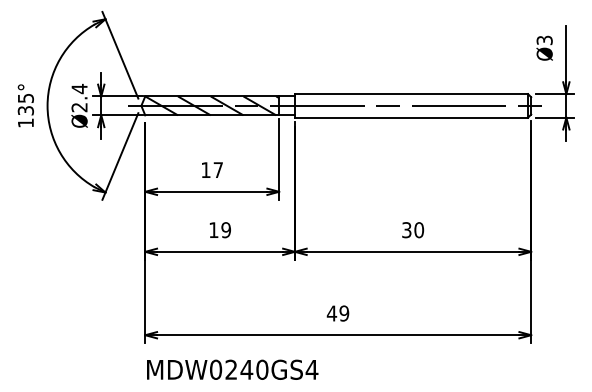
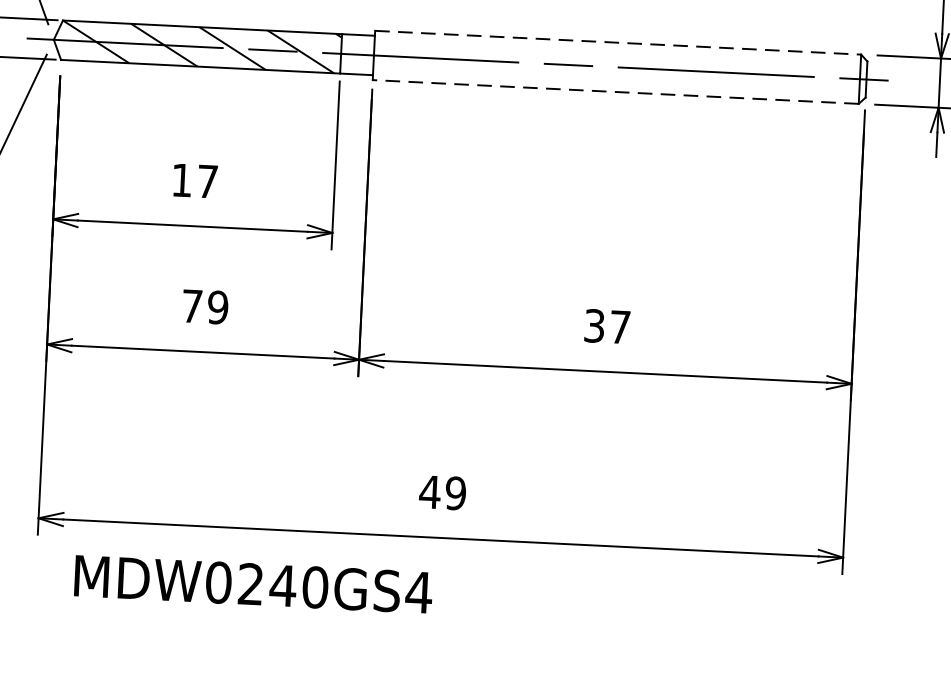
line: (411, 94) -> (618, 43), solid -> dashed
line: (411, 117) -> (615, 91), solid -> dashed
text: (213, 229) -> (191, 304), 19 -> 79
text: (419, 230) -> (620, 327), 30 -> 37
text: (232, 369) -> (253, 583), moved

